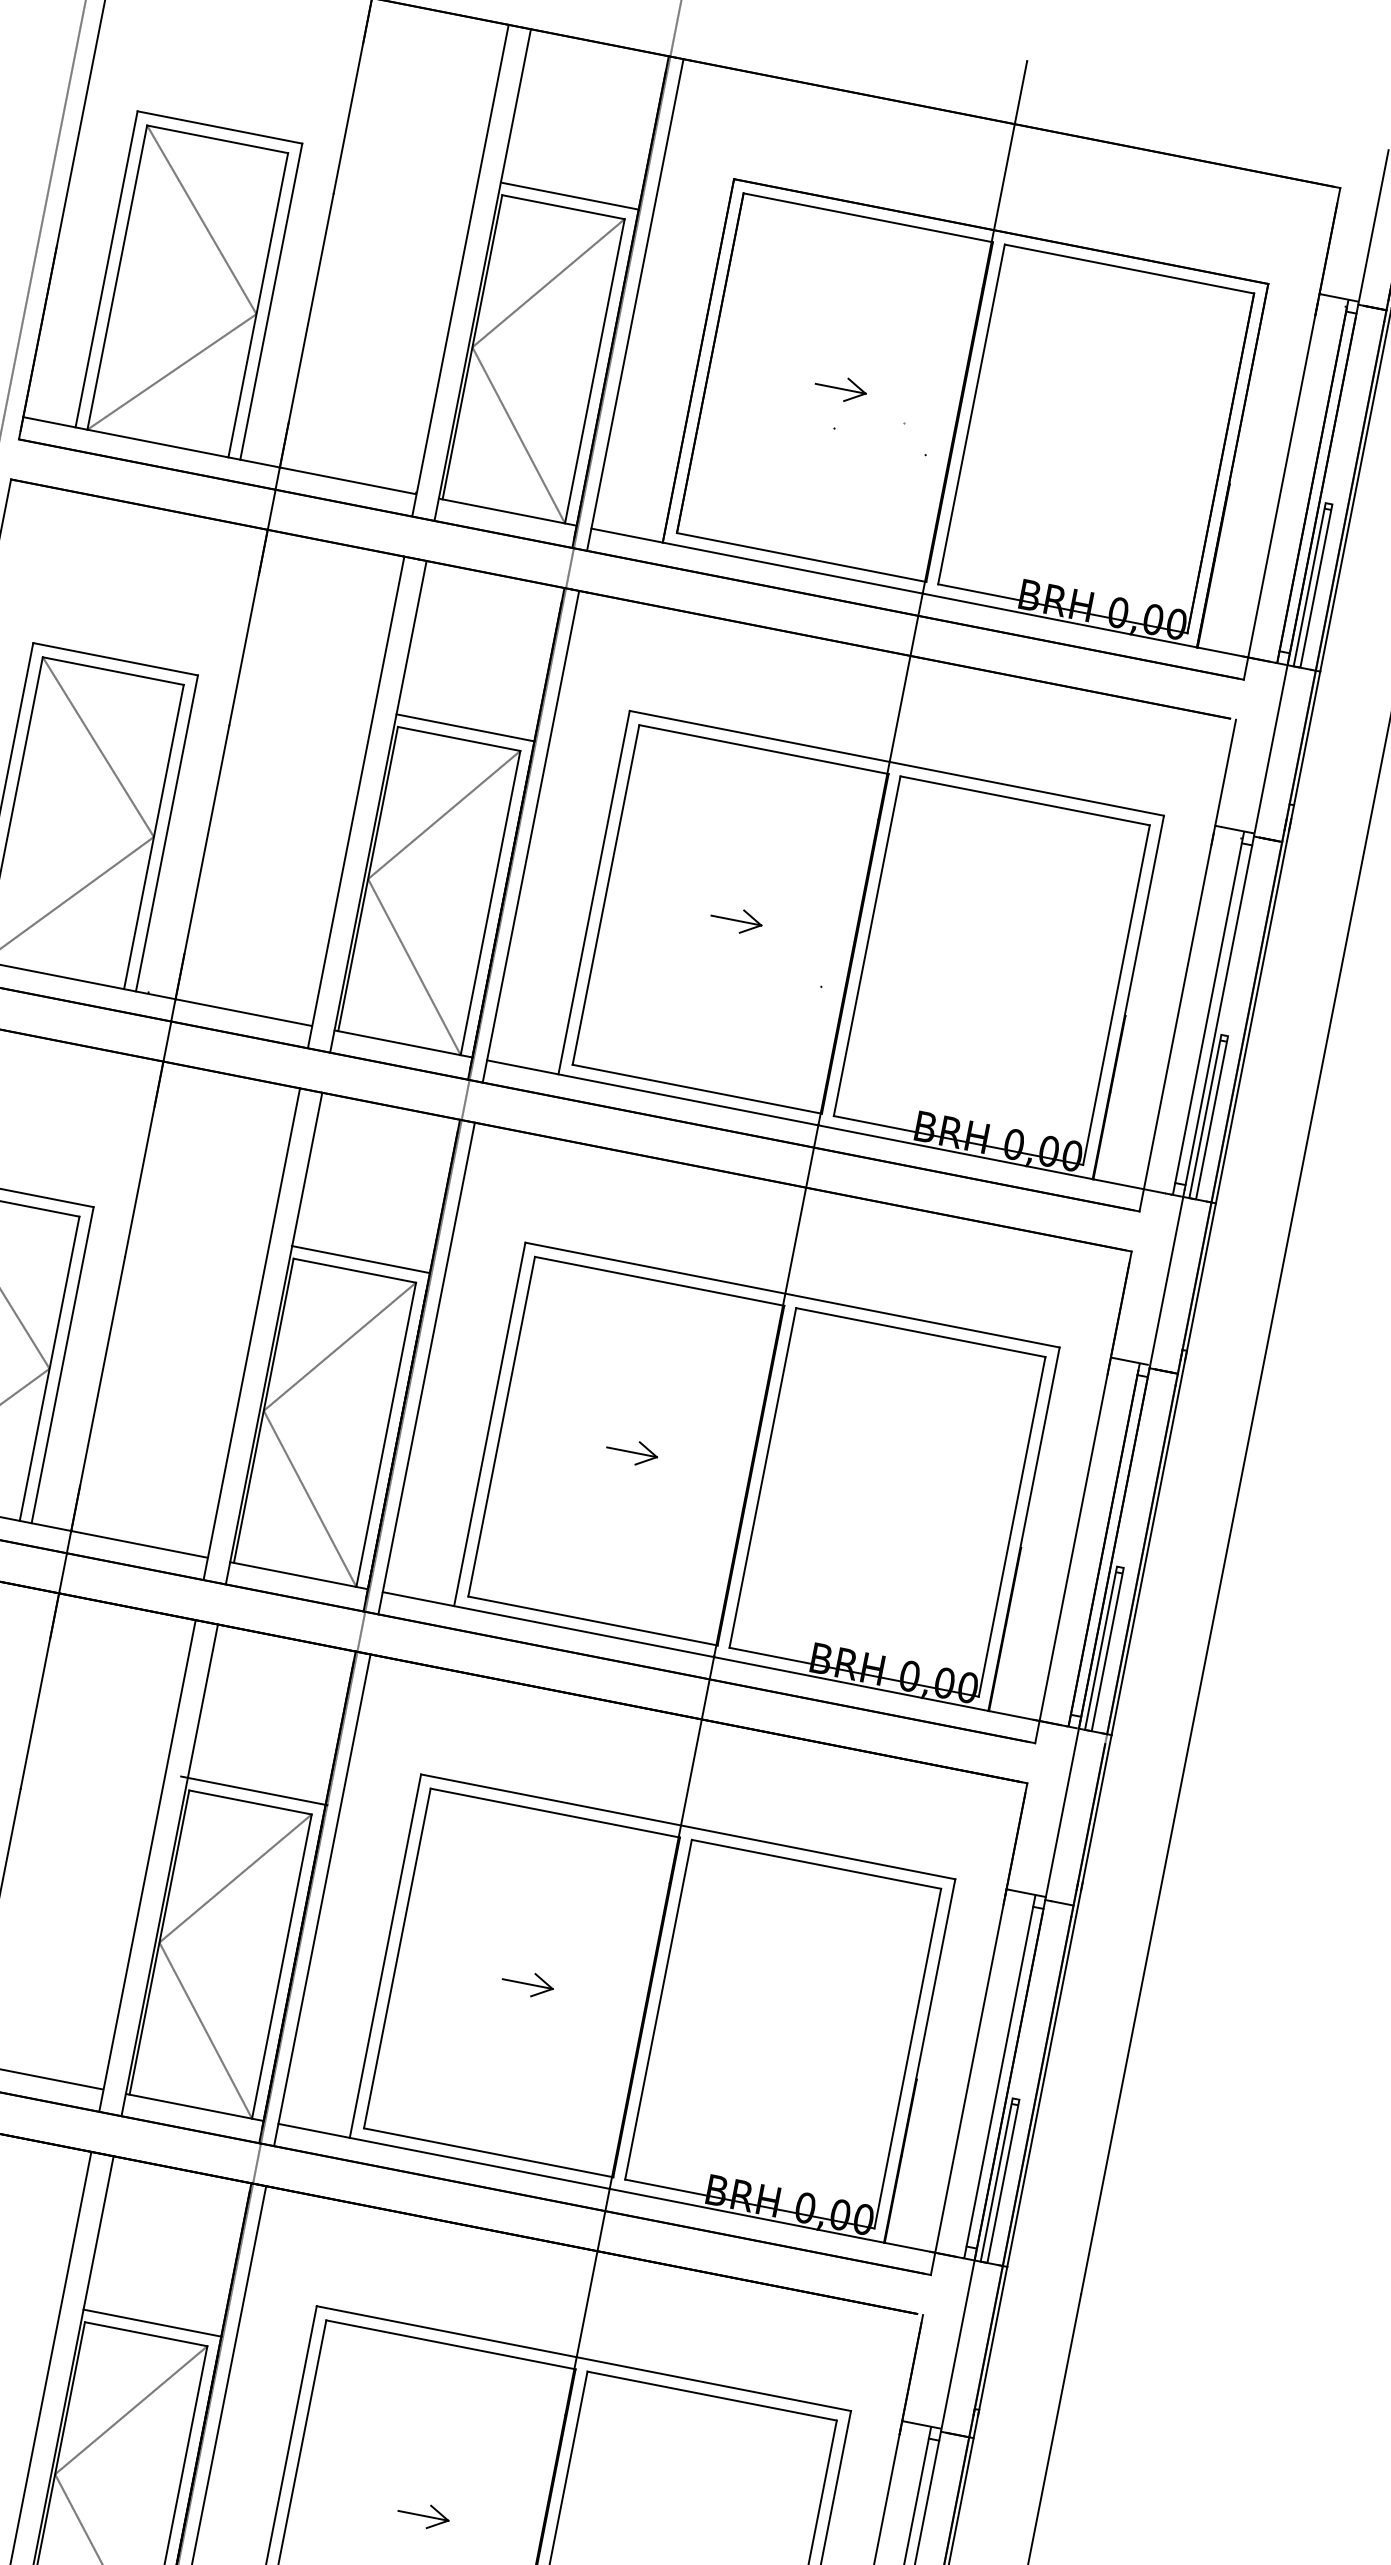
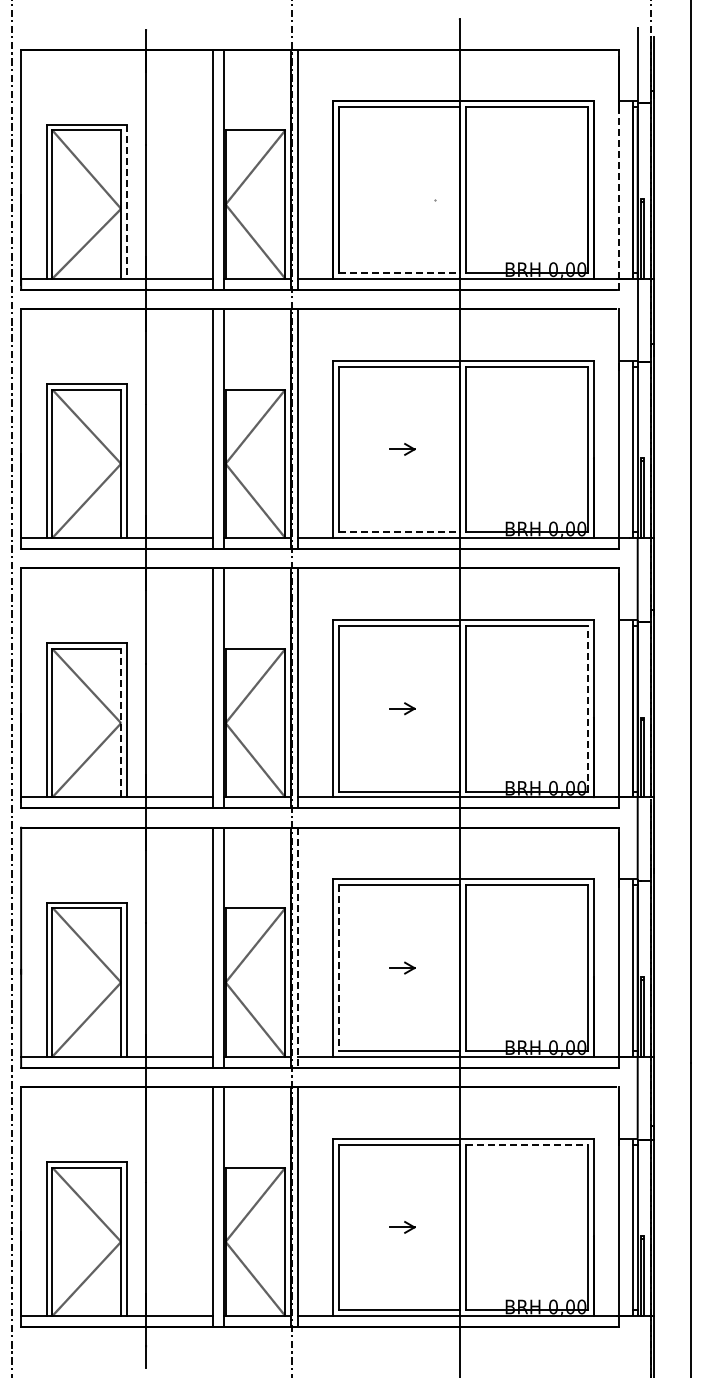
line: (570, 196) -> (257, 124), removed
line: (270, 303) -> (126, 202), solid -> dashed
part: (841, 387) -> (402, 189), removed
line: (1281, 488) -> (618, 196), solid -> dashed
line: (801, 556) -> (399, 272), solid -> dashed
line: (465, 727) -> (257, 383), removed
line: (697, 1089) -> (399, 532), solid -> dashed
line: (359, 1259) -> (256, 643), removed
line: (50, 1367) -> (121, 722), solid -> dashed
line: (1011, 1526) -> (587, 708), solid -> dashed
line: (252, 1790) -> (255, 902), removed
line: (322, 1900) -> (298, 947), solid -> dashed
line: (396, 1959) -> (338, 968), solid -> dashed
line: (152, 2322) -> (257, 1161), removed
line: (711, 2395) -> (526, 1144), solid -> dashed

